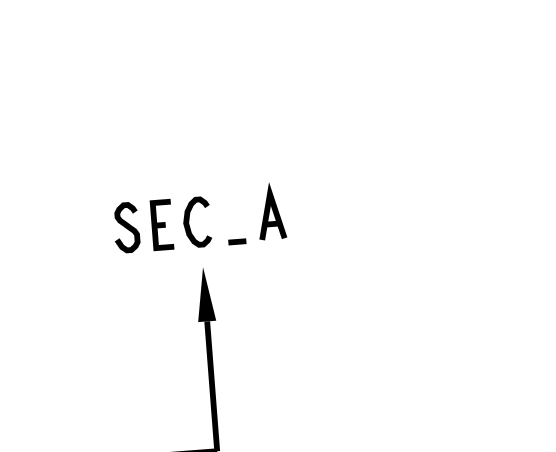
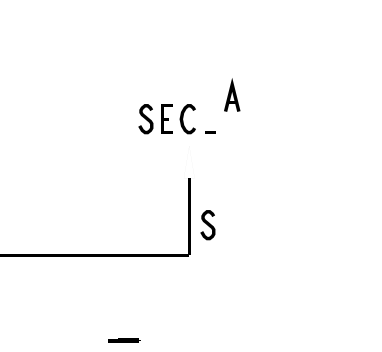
part: (271, 210) -> (232, 94), moved
fill: (203, 295) -> (188, 162), removed
curve: (243, 398) -> (207, 225), added

